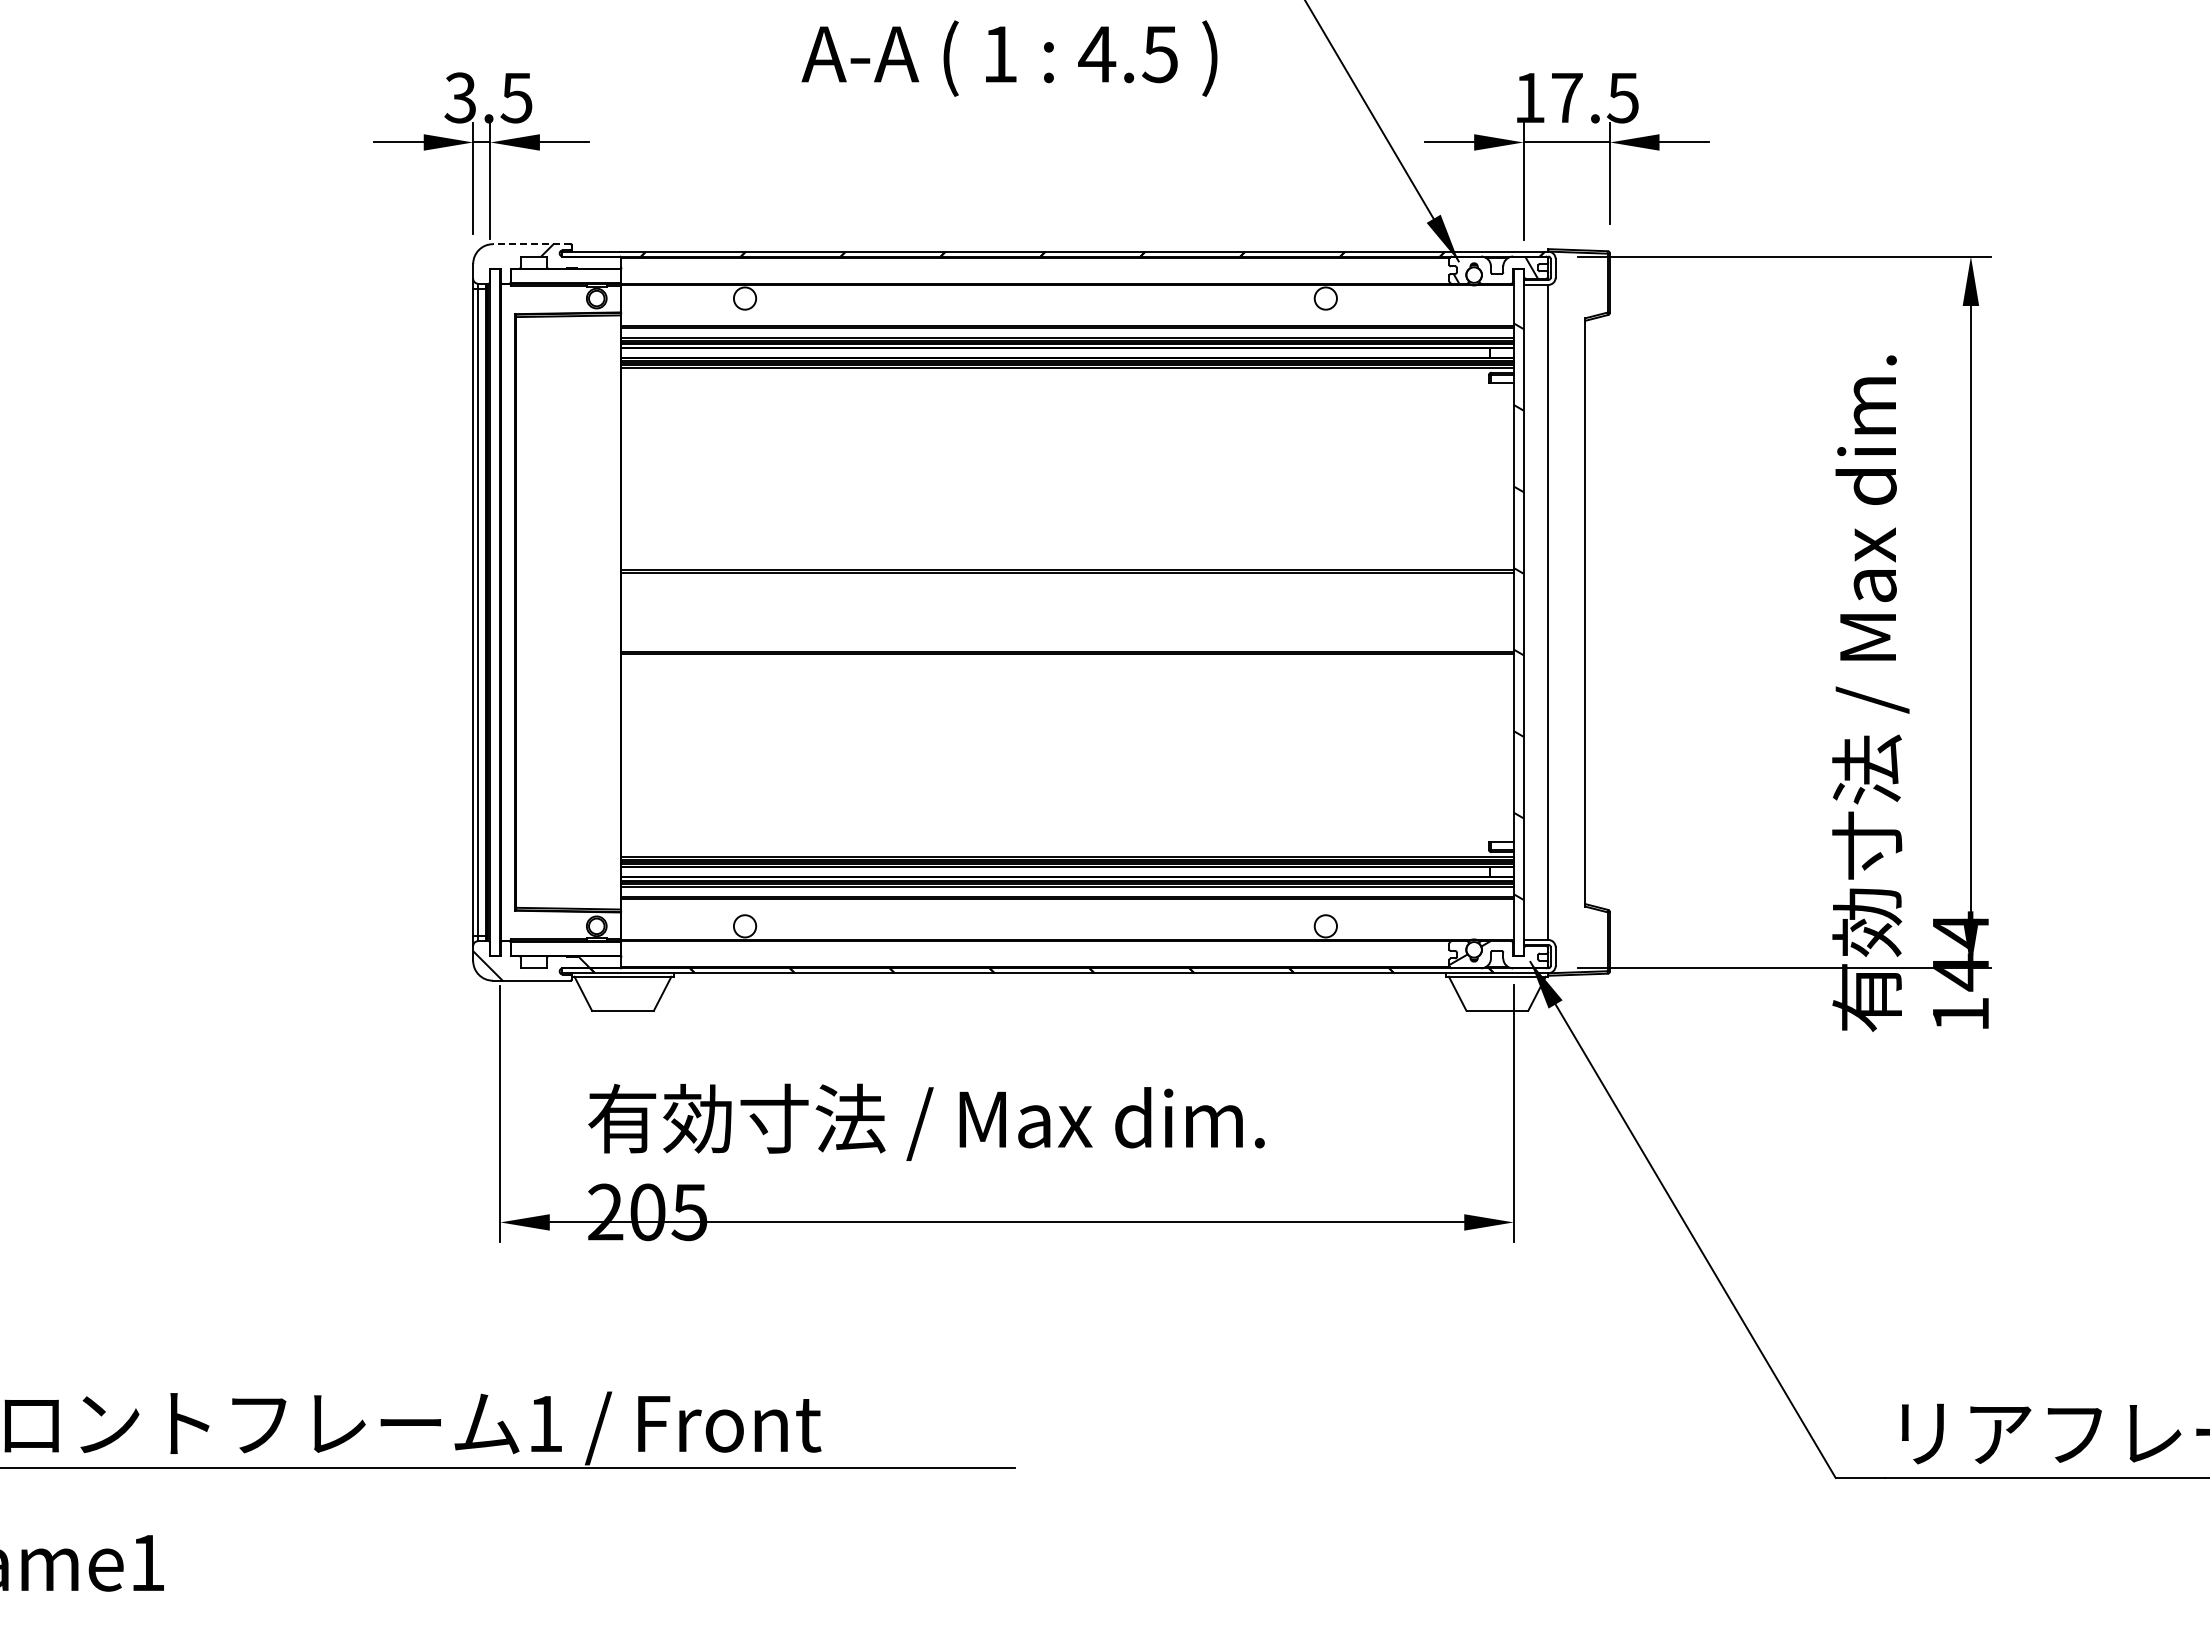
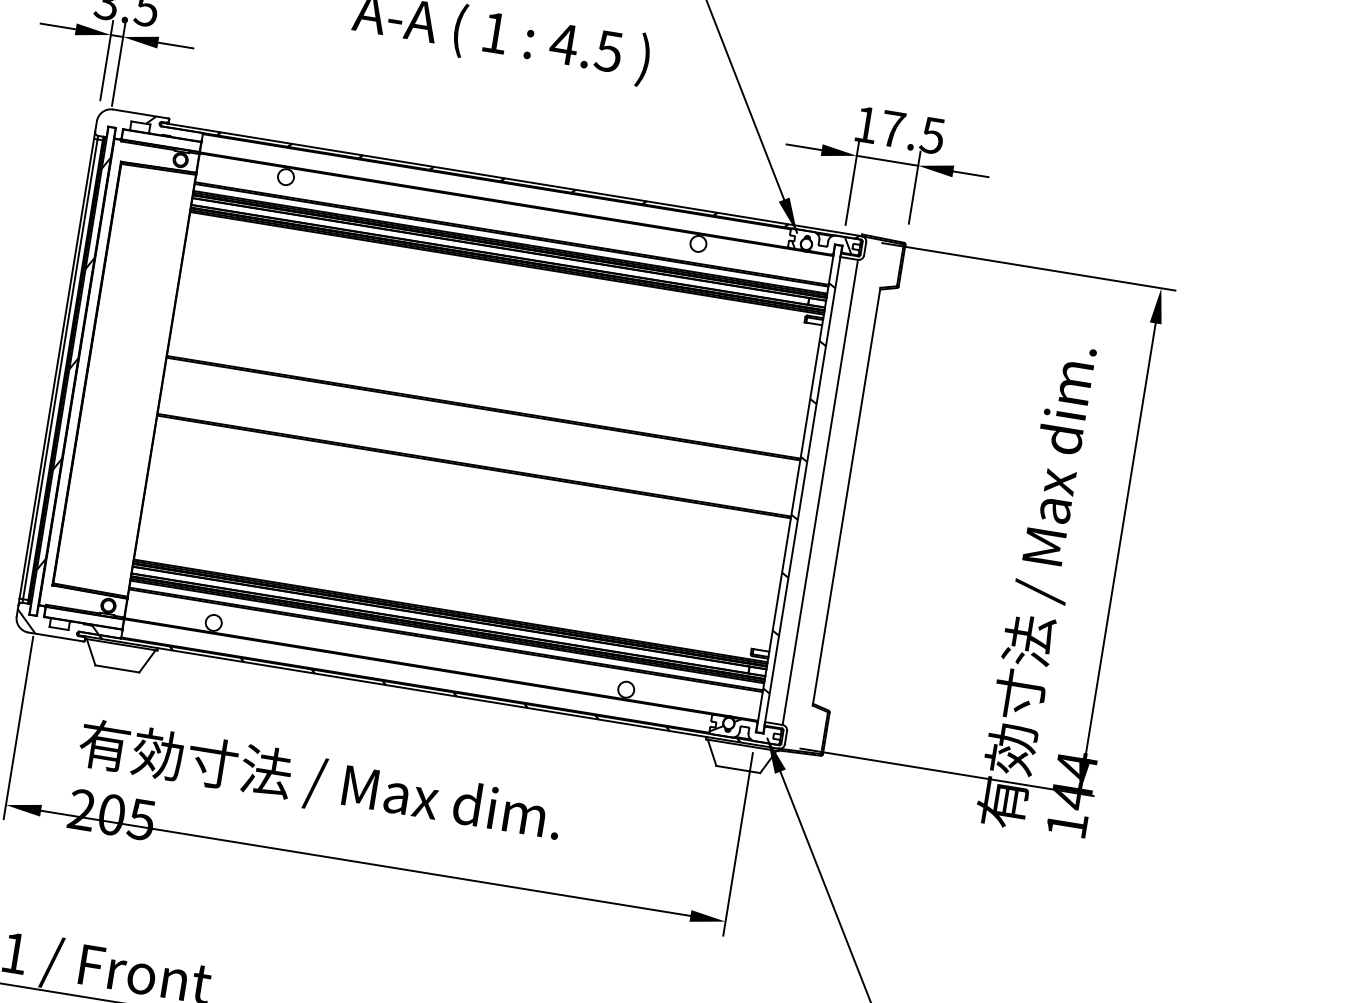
line: (531, 244) -> (140, 114), dashed -> solid
hatch: (495, 601) -> (73, 363), added

